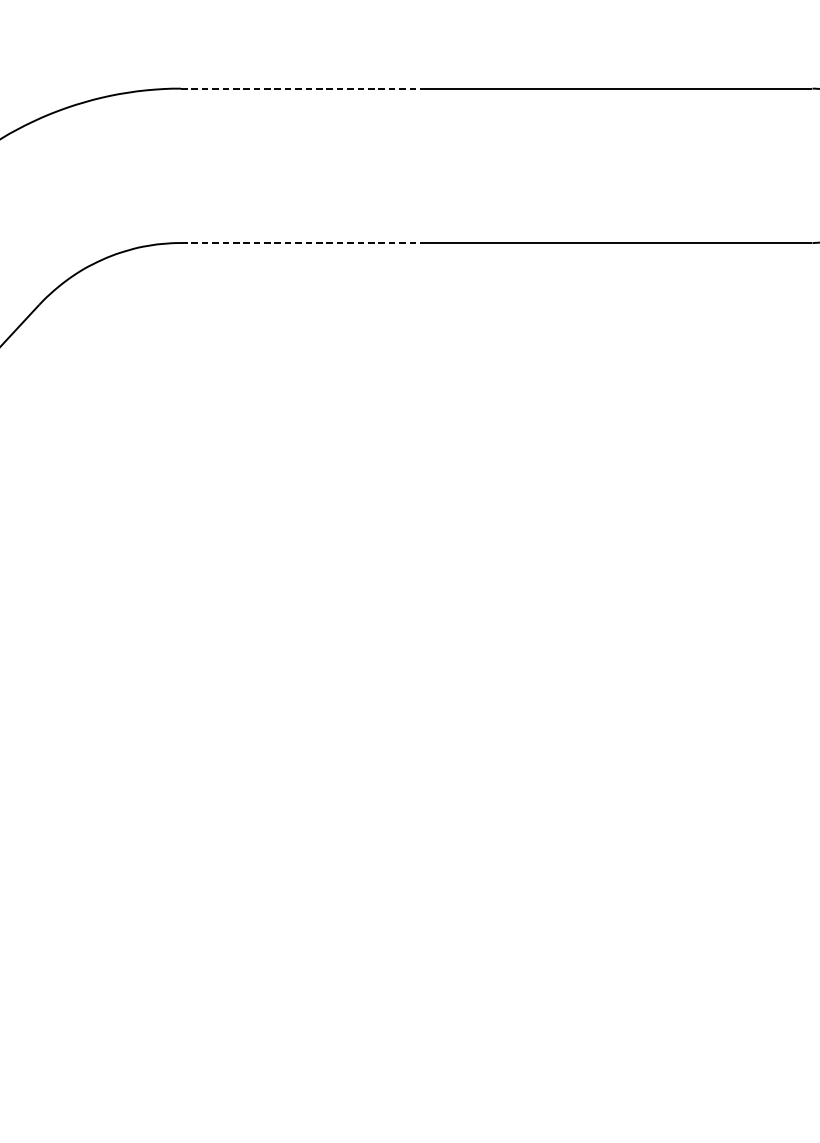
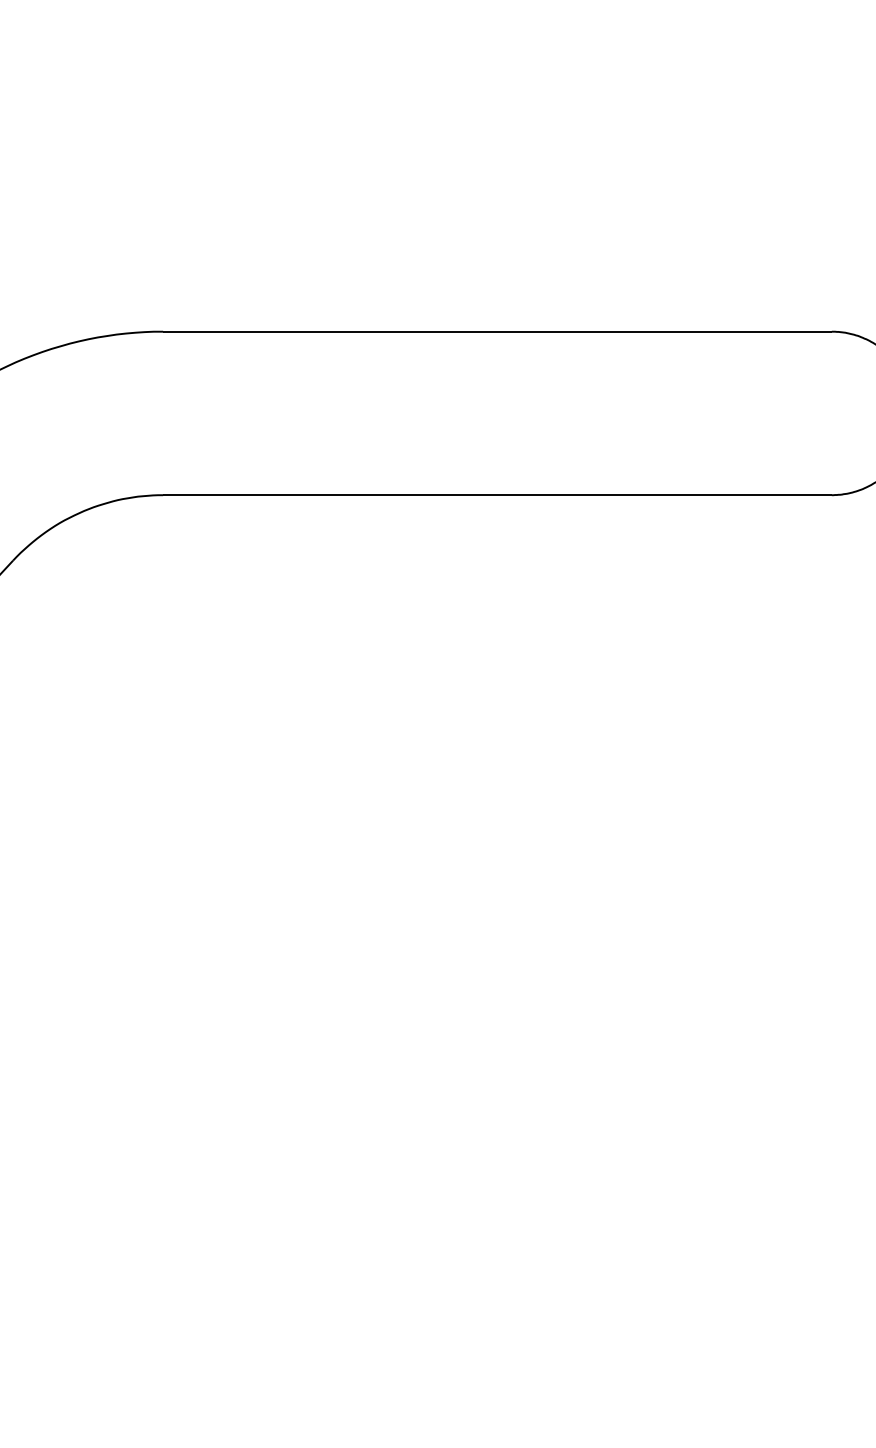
line: (304, 88) -> (293, 331), dashed -> solid
line: (304, 243) -> (293, 495), dashed -> solid

